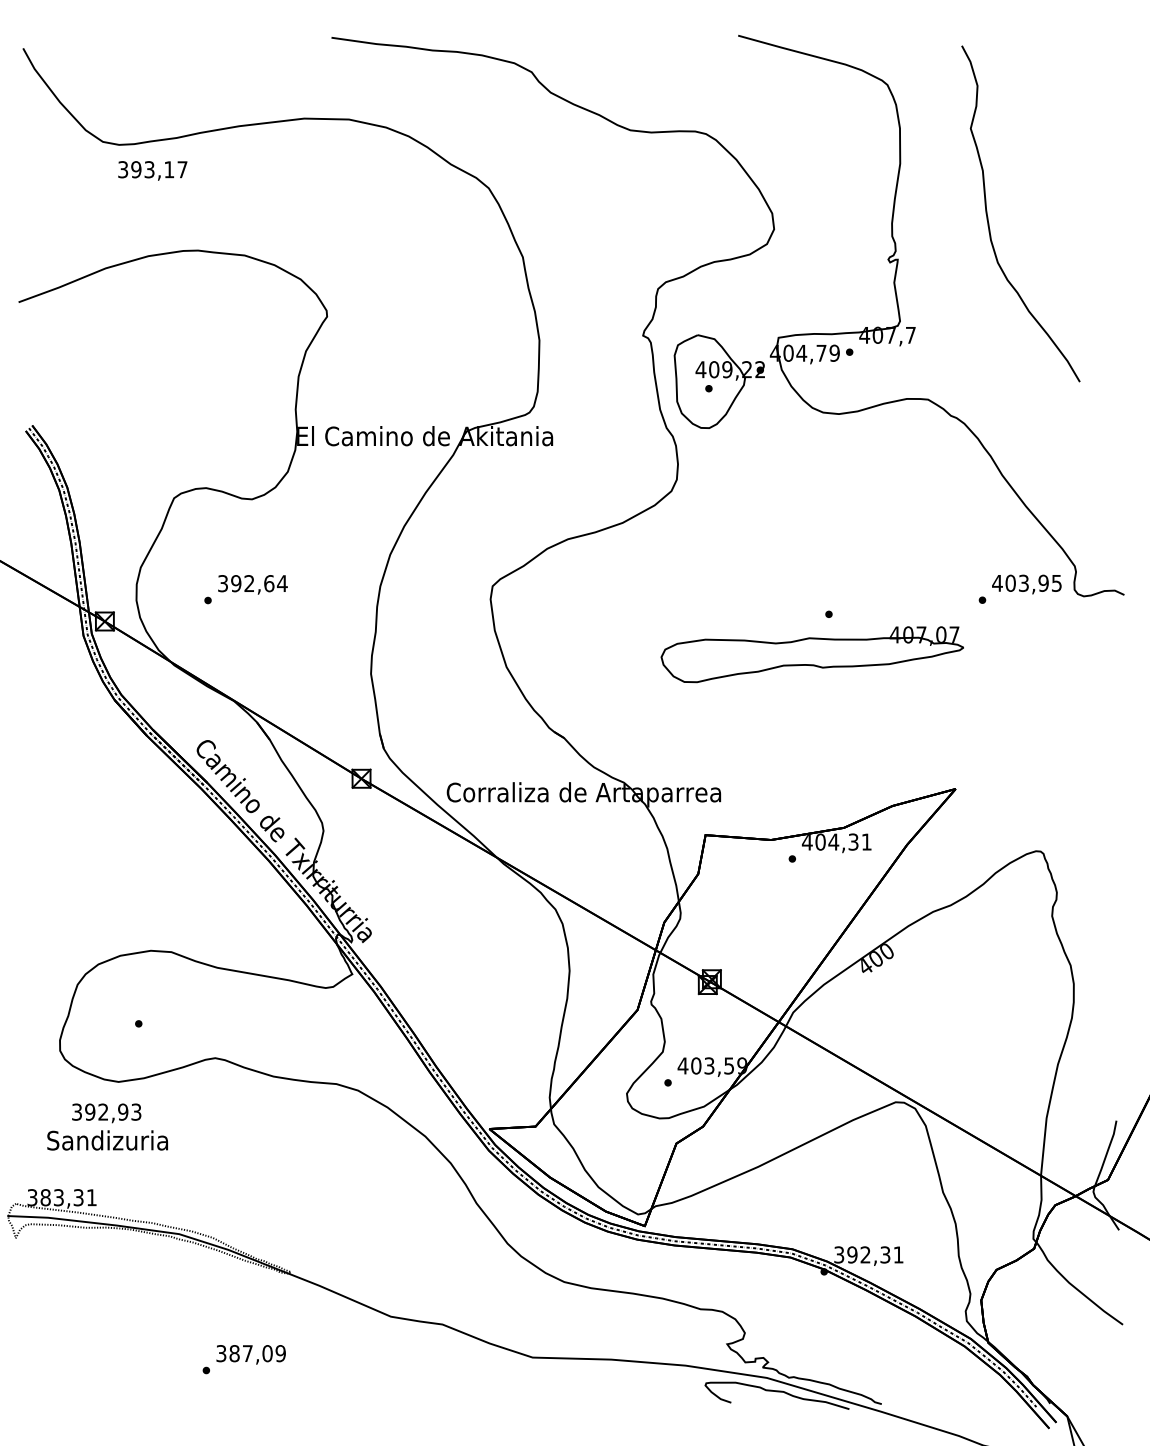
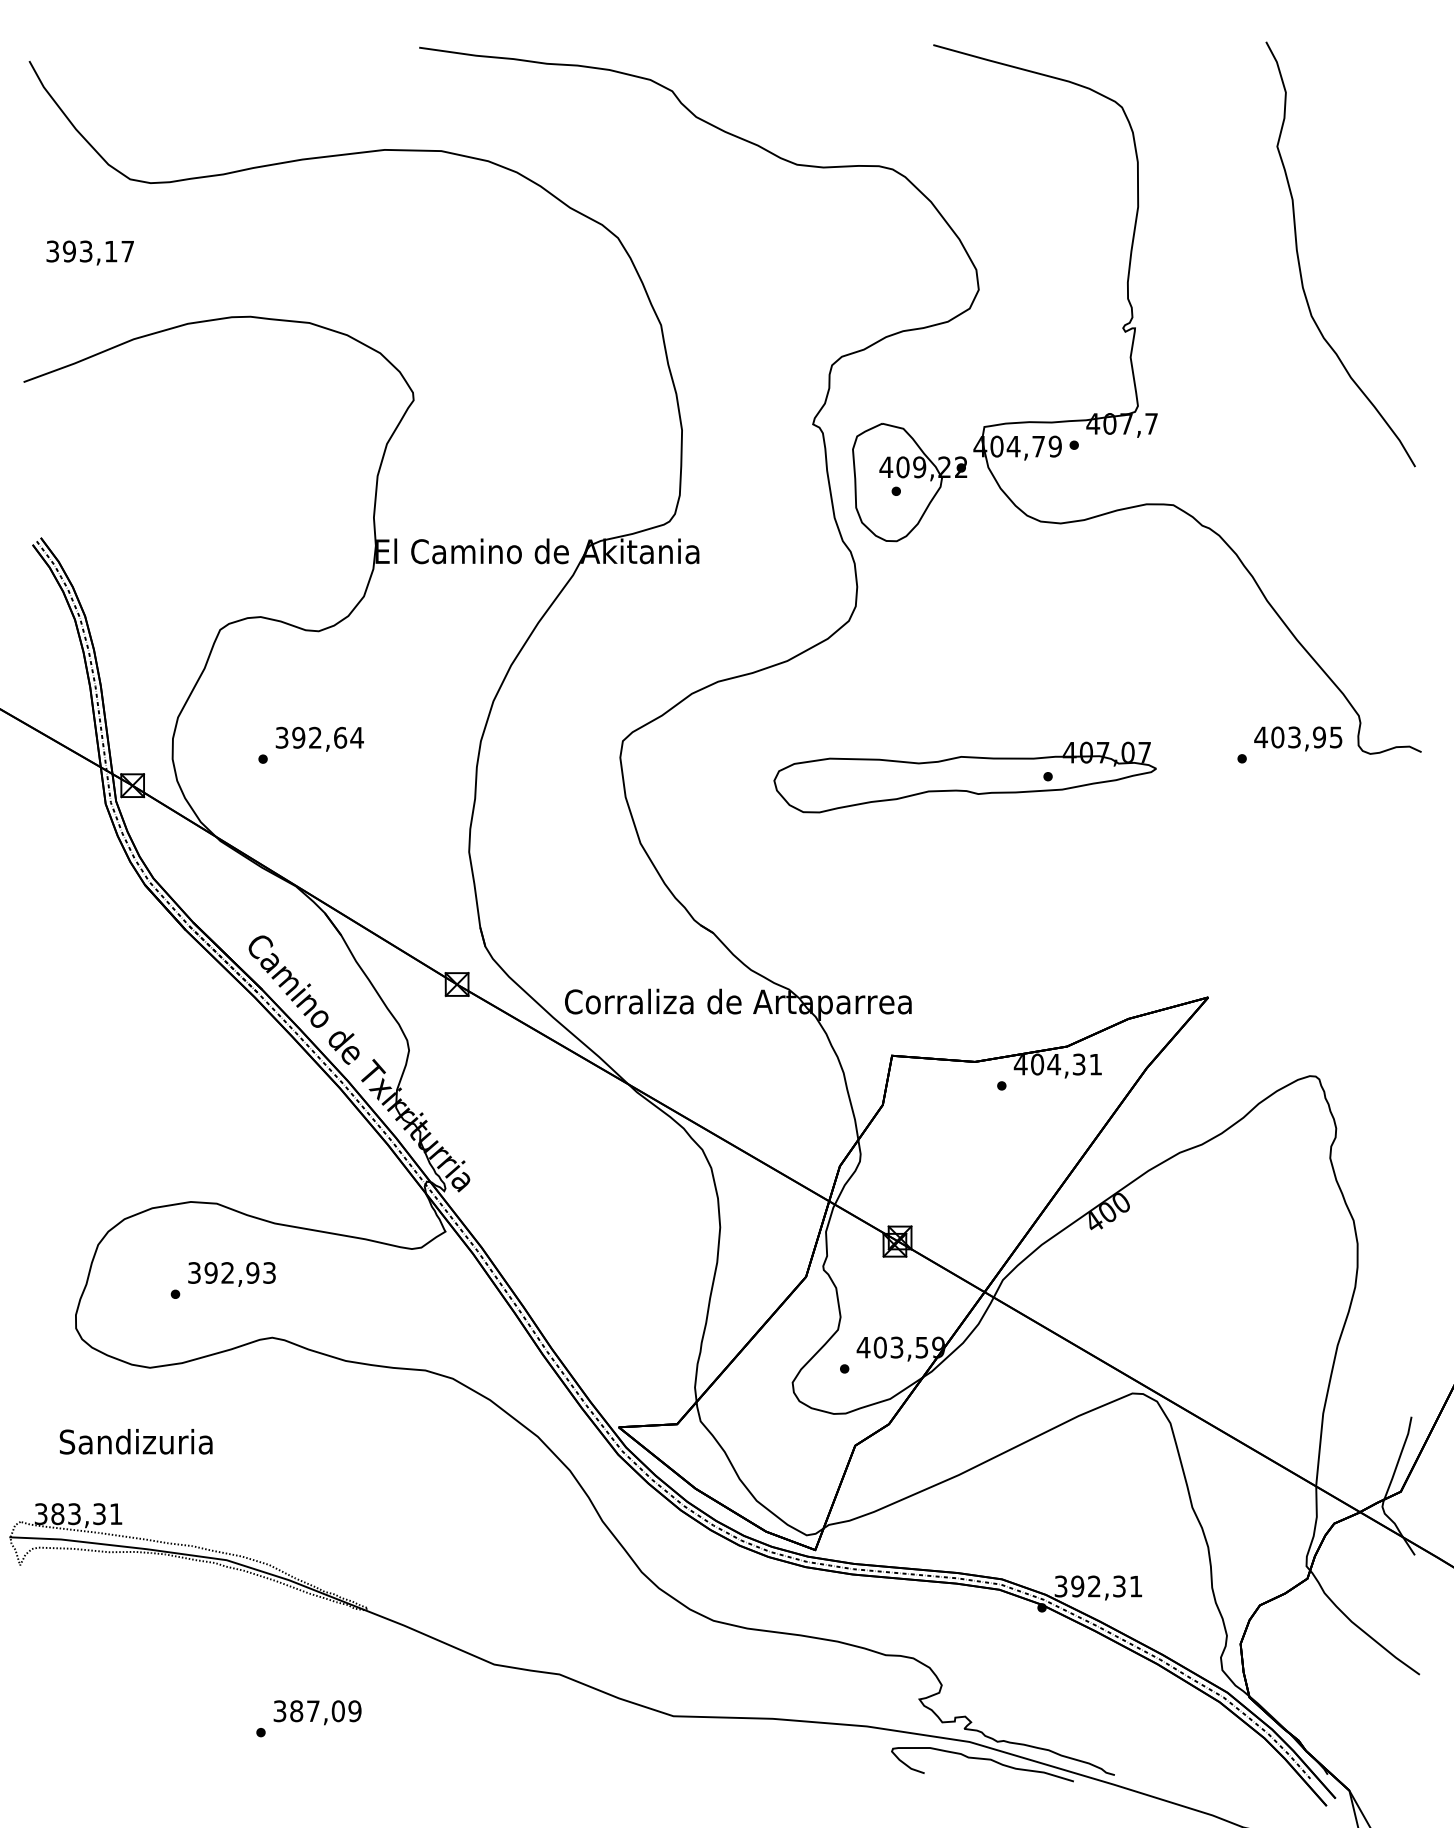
text: (152, 170) -> (89, 252), moved
curve: (988, 217) -> (1299, 258), moved
part: (811, 654) -> (964, 777), moved
text: (106, 1113) -> (231, 1274), moved

